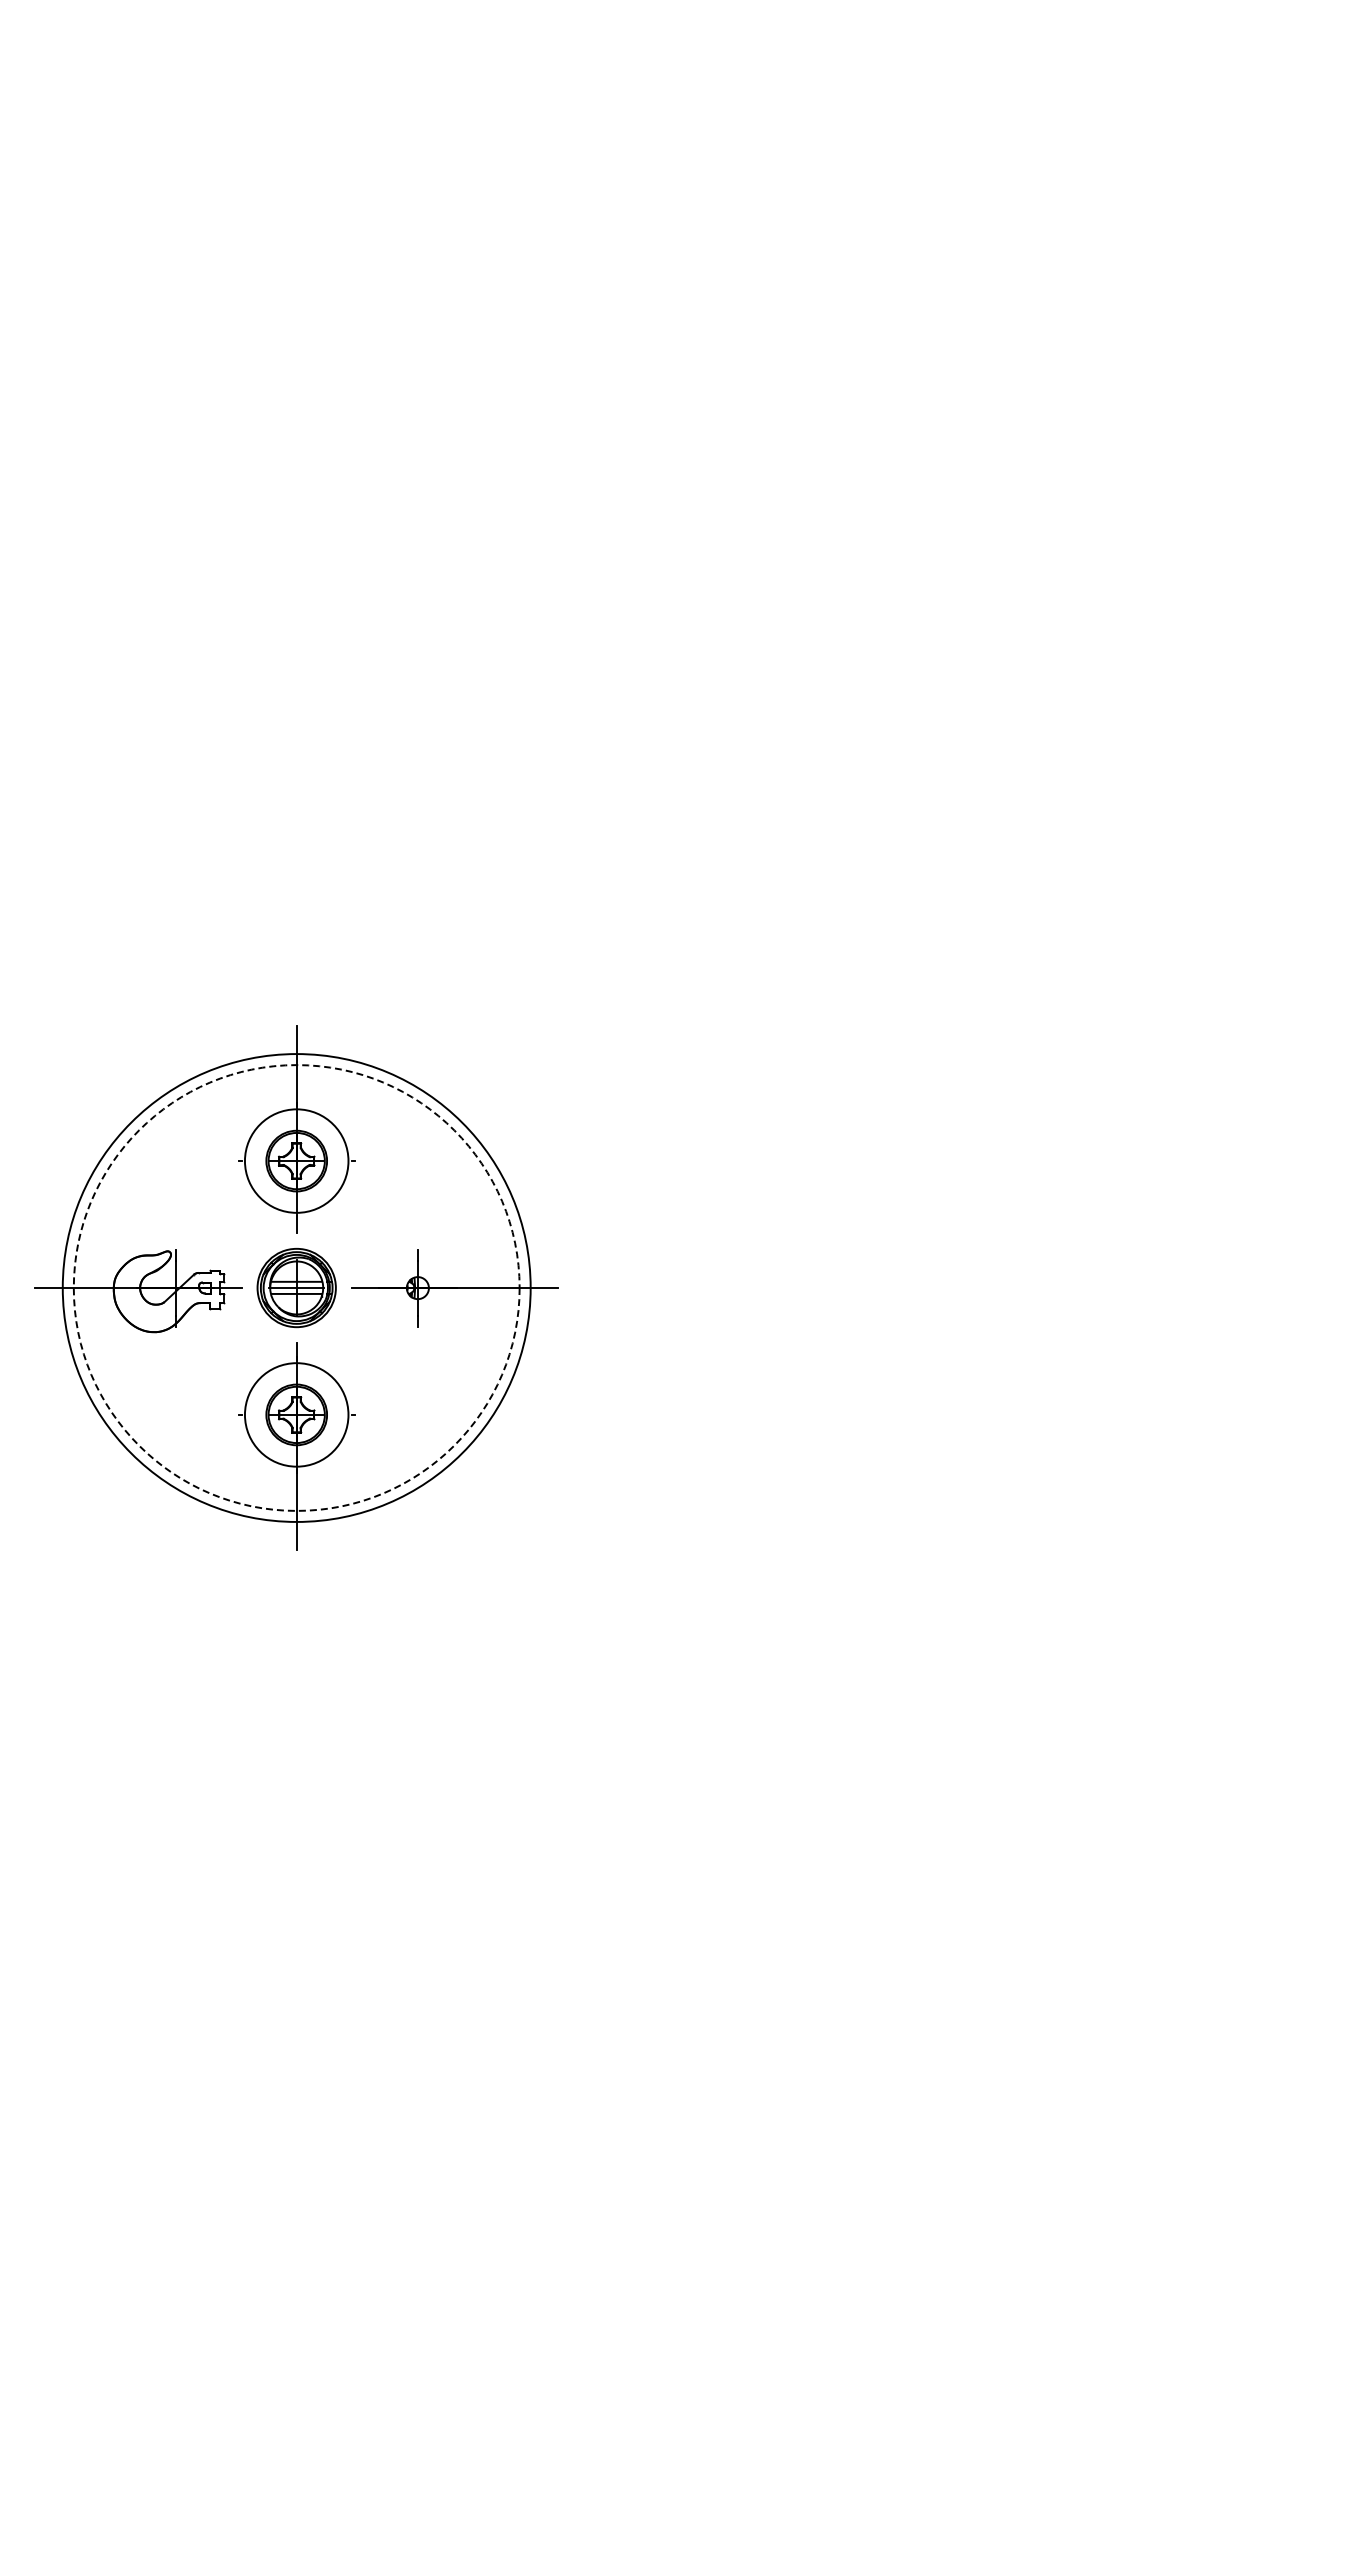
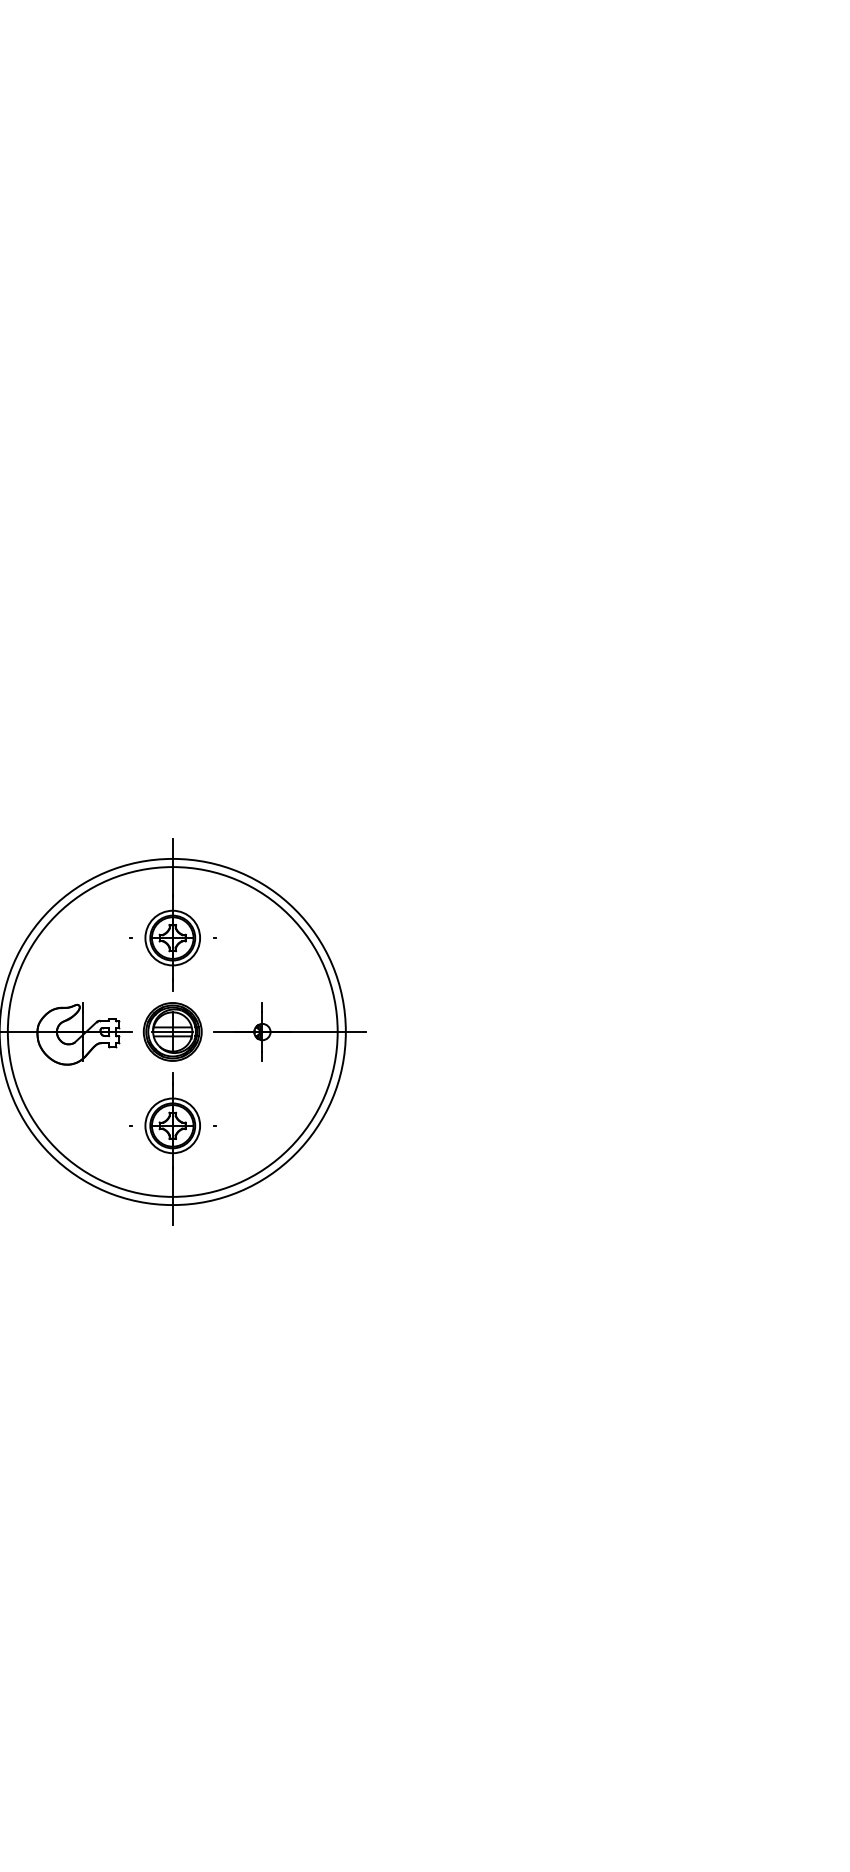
circle: (296, 1161) -> (172, 938), size x0.71
circle: (296, 1287) -> (172, 1031), dashed -> solid
circle: (296, 1414) -> (172, 1125), size x0.71

